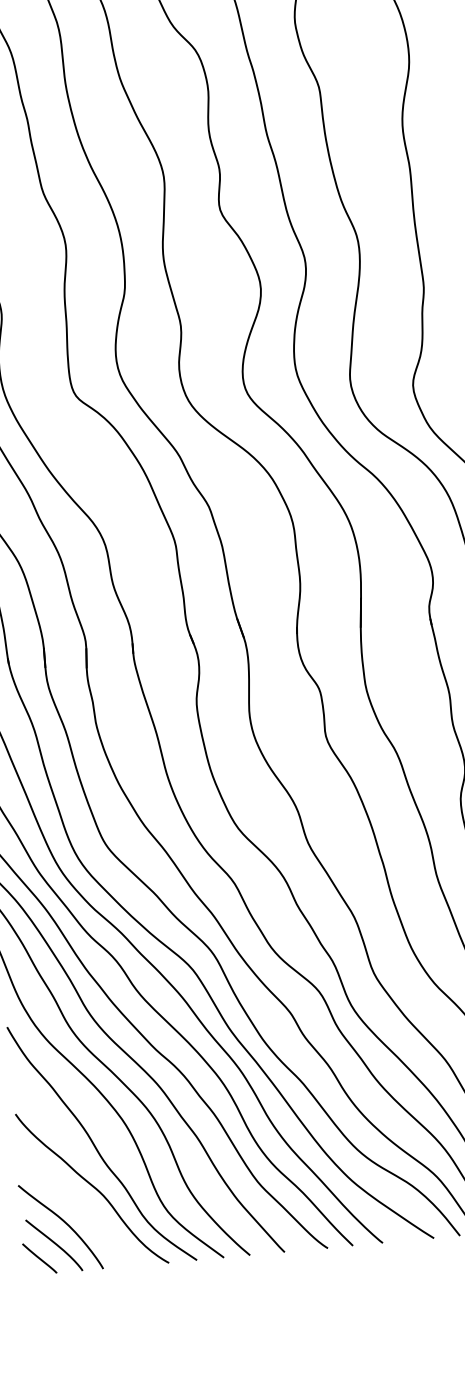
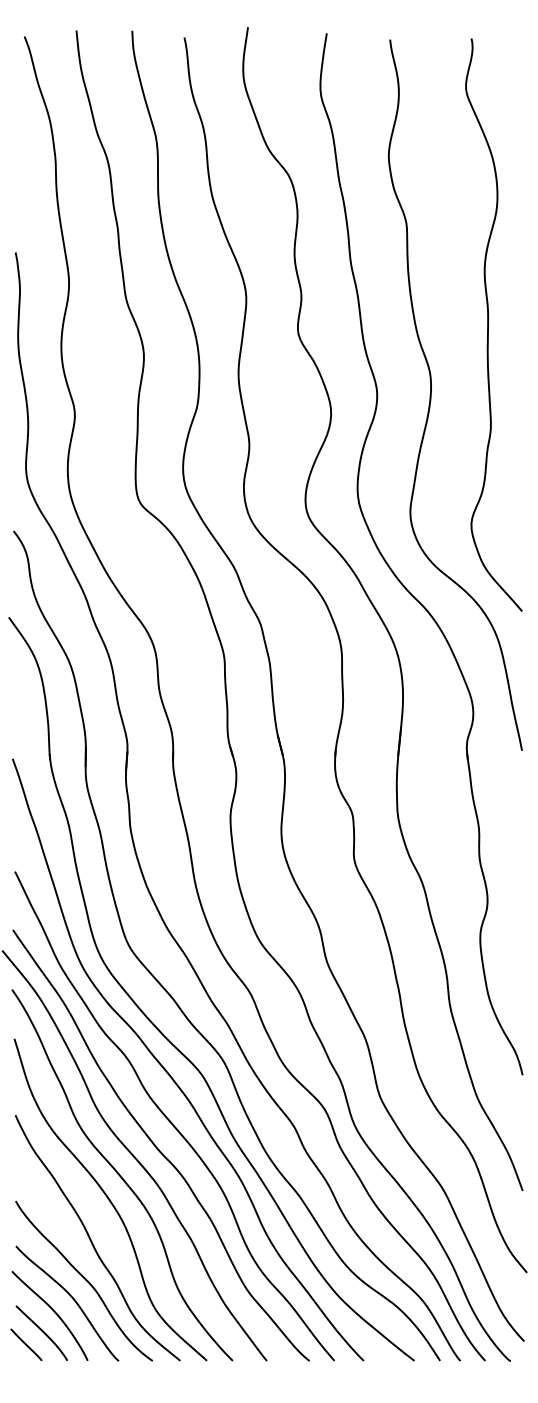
curve: (81, 1207) -> (71, 1298), added

